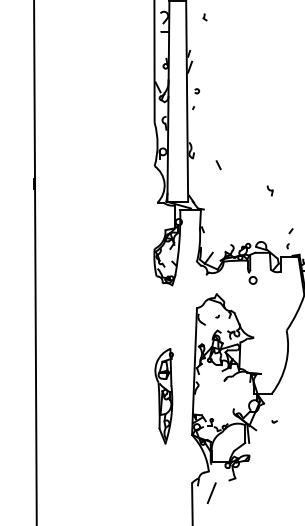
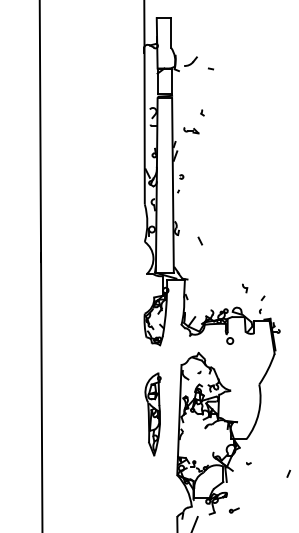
part: (205, 16) -> (202, 112), moved
part: (208, 37) -> (191, 130), added
part: (270, 191) -> (245, 288), moved
part: (163, 396) -> (152, 414), moved
part: (256, 475) -> (233, 510), added

